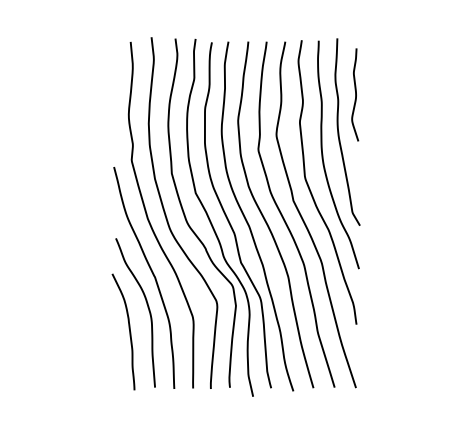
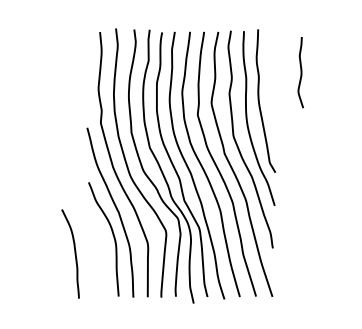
curve: (354, 94) -> (300, 72), moved
curve: (128, 331) -> (74, 253), moved

